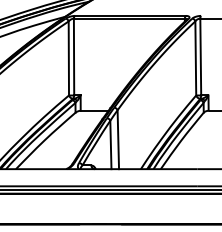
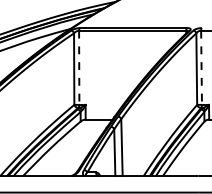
line: (74, 57) -> (79, 68), solid -> dashed
line: (200, 57) -> (201, 68), solid -> dashed

